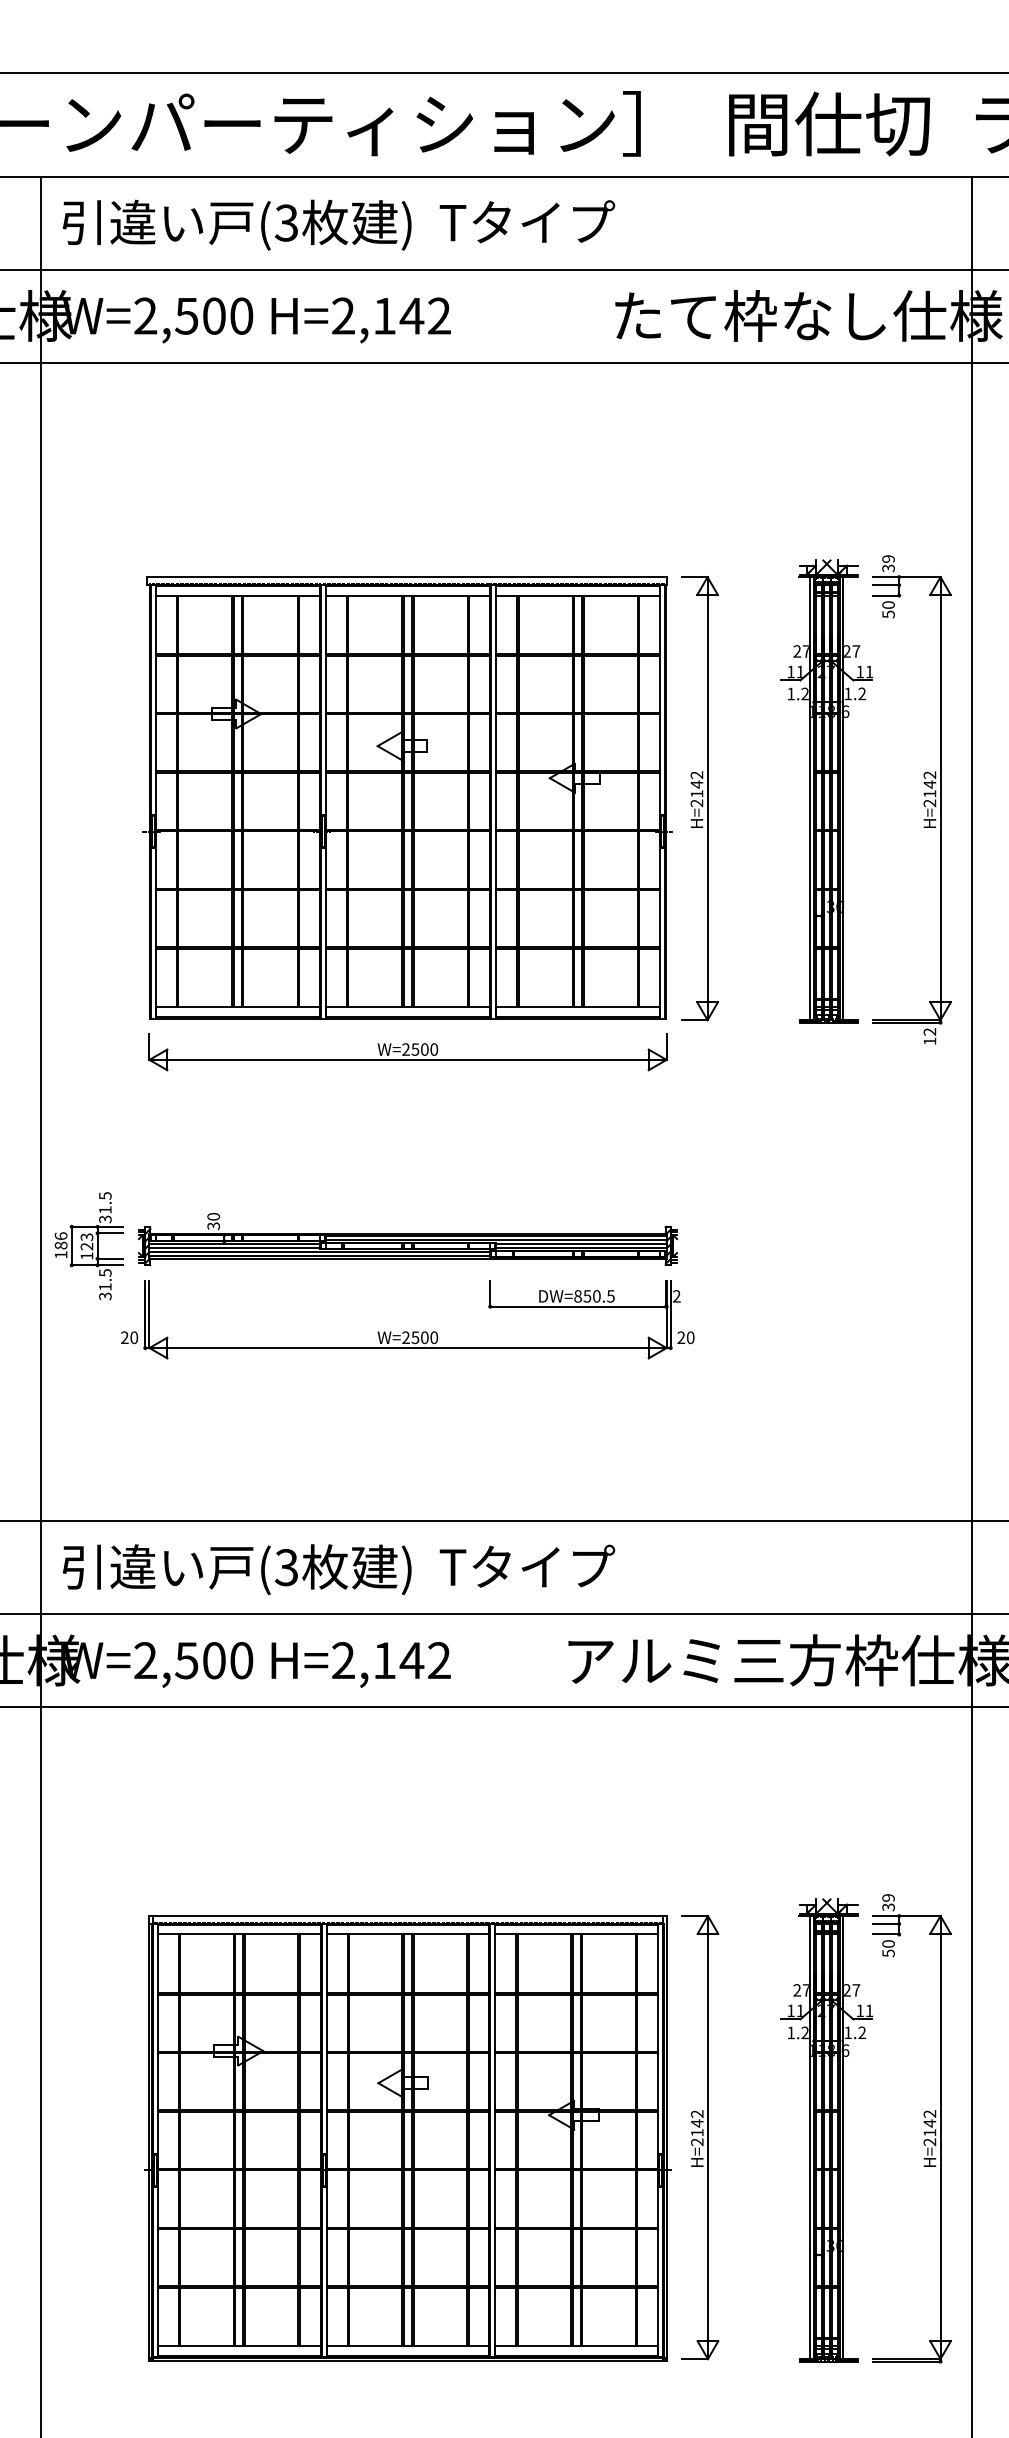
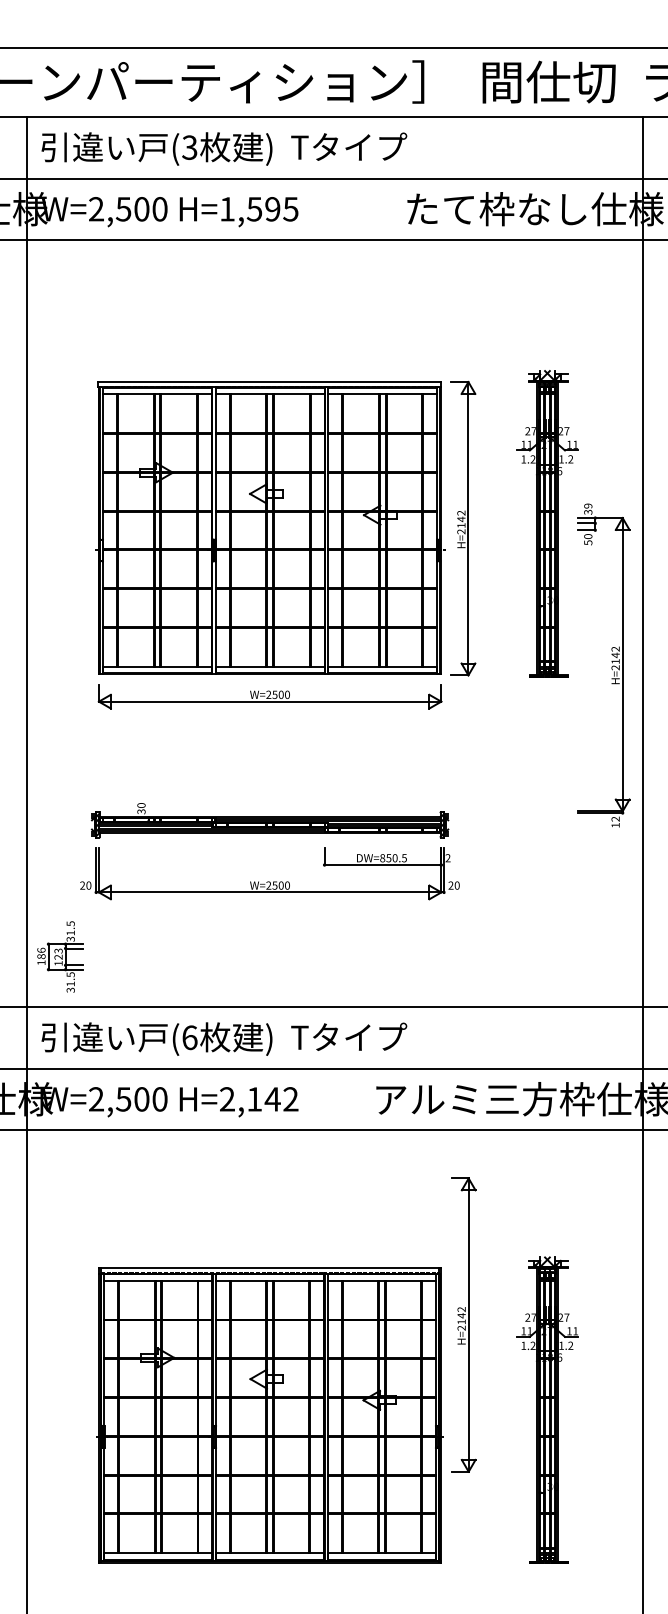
text: (391, 316) -> (259, 209), H=2,142 -> H=1,595
part: (923, 801) -> (611, 666), moved
part: (89, 1245) -> (60, 956), moved
text: (286, 1567) -> (189, 1037), (3 -> (6
part: (923, 2132) -> (611, 1411), removed
part: (700, 2136) -> (463, 1324), moved

